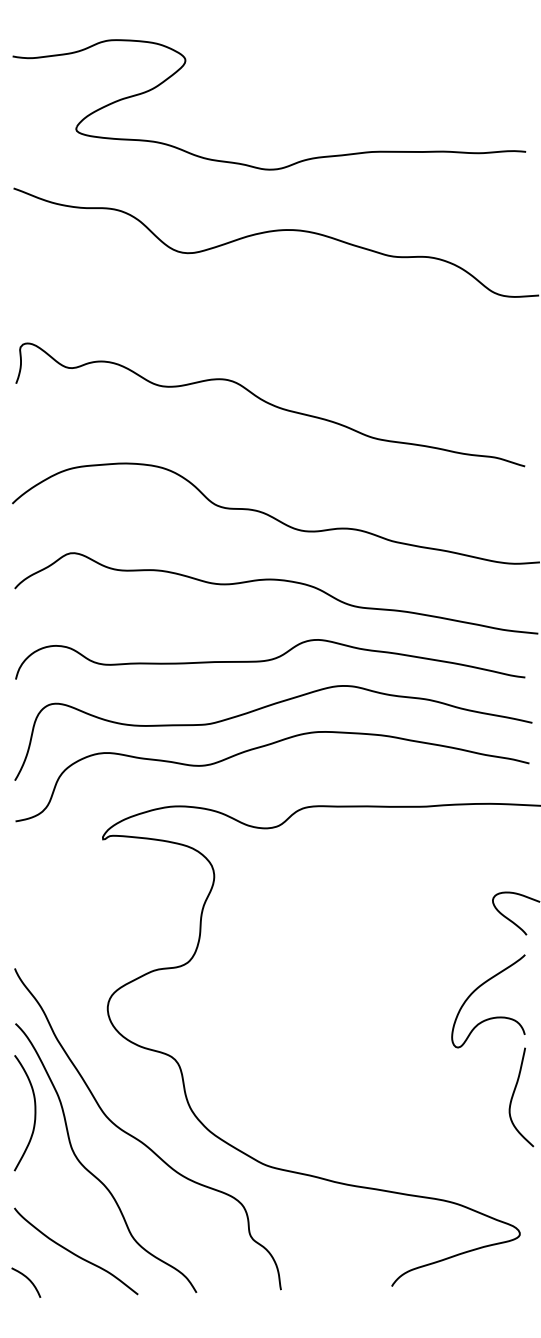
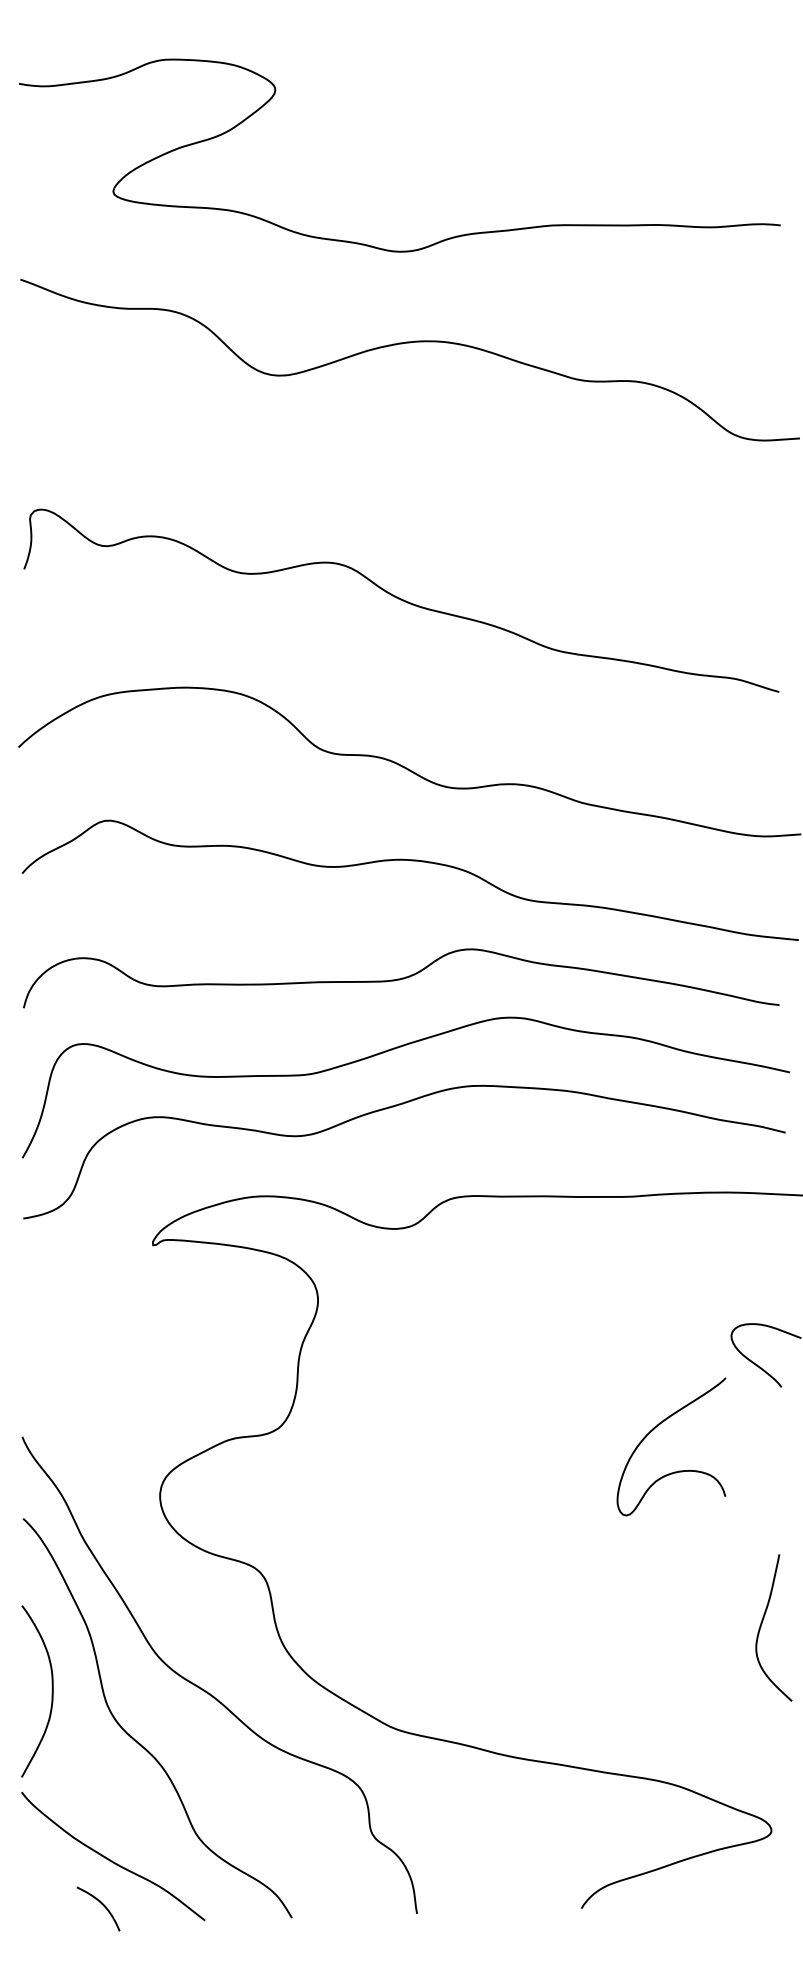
curve: (490, 1017) -> (674, 1470), moved
curve: (34, 1113) -> (51, 1691), moved
curve: (28, 1280) -> (101, 1905), moved

